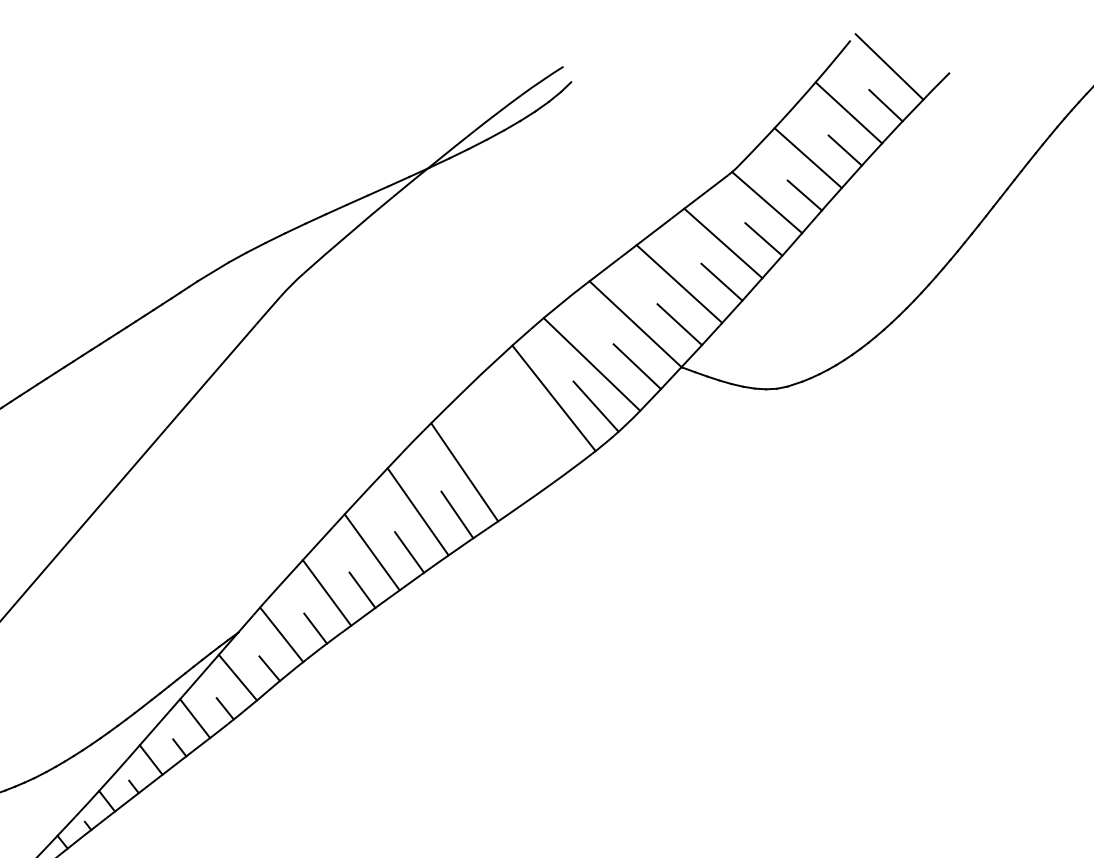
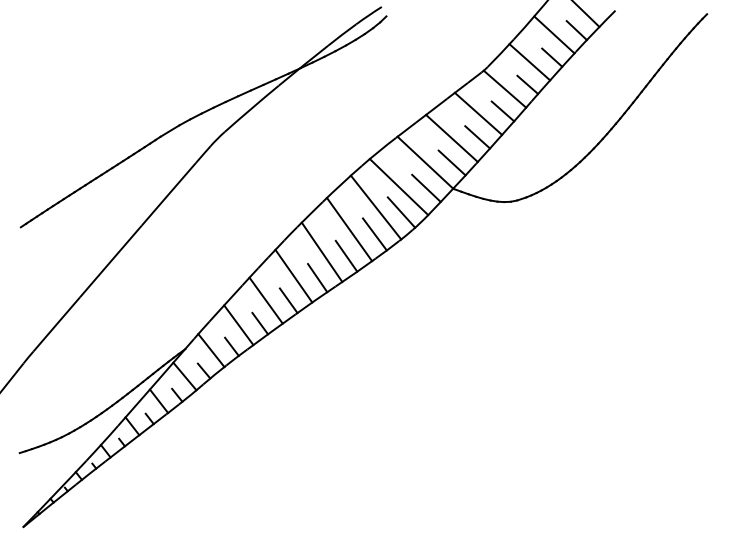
line: (510, 434) -> (349, 229), added
line: (551, 442) -> (374, 234), added
line: (505, 477) -> (346, 255), added

